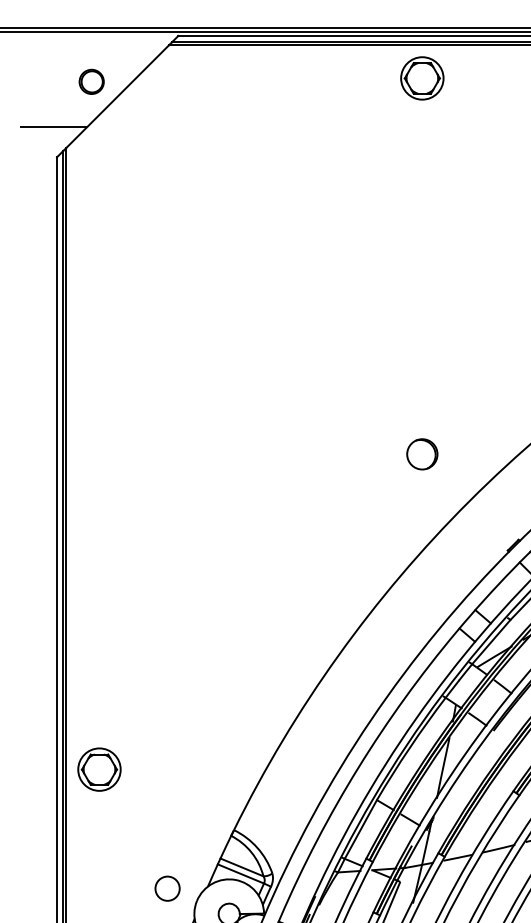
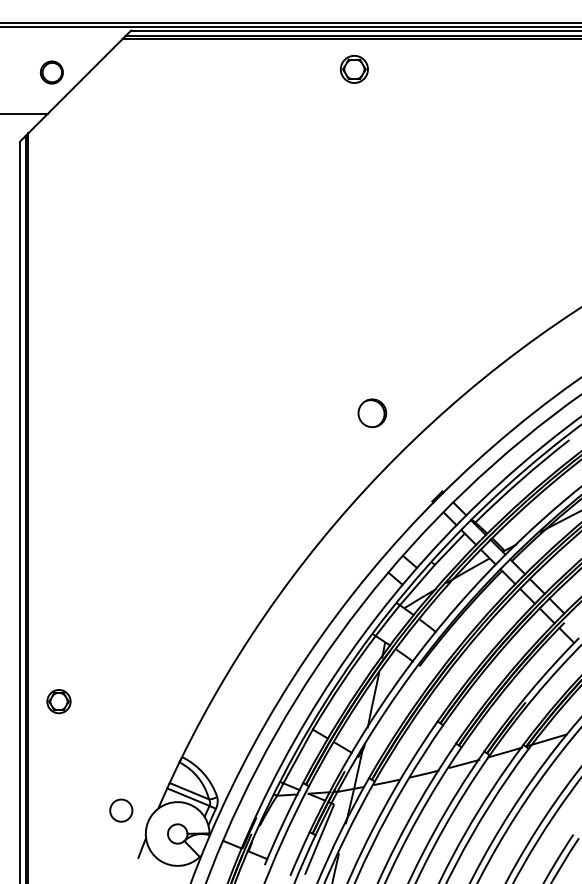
part: (422, 78) -> (354, 69), size x0.7
part: (422, 454) -> (372, 413), moved
part: (98, 769) -> (58, 701), size x0.6

